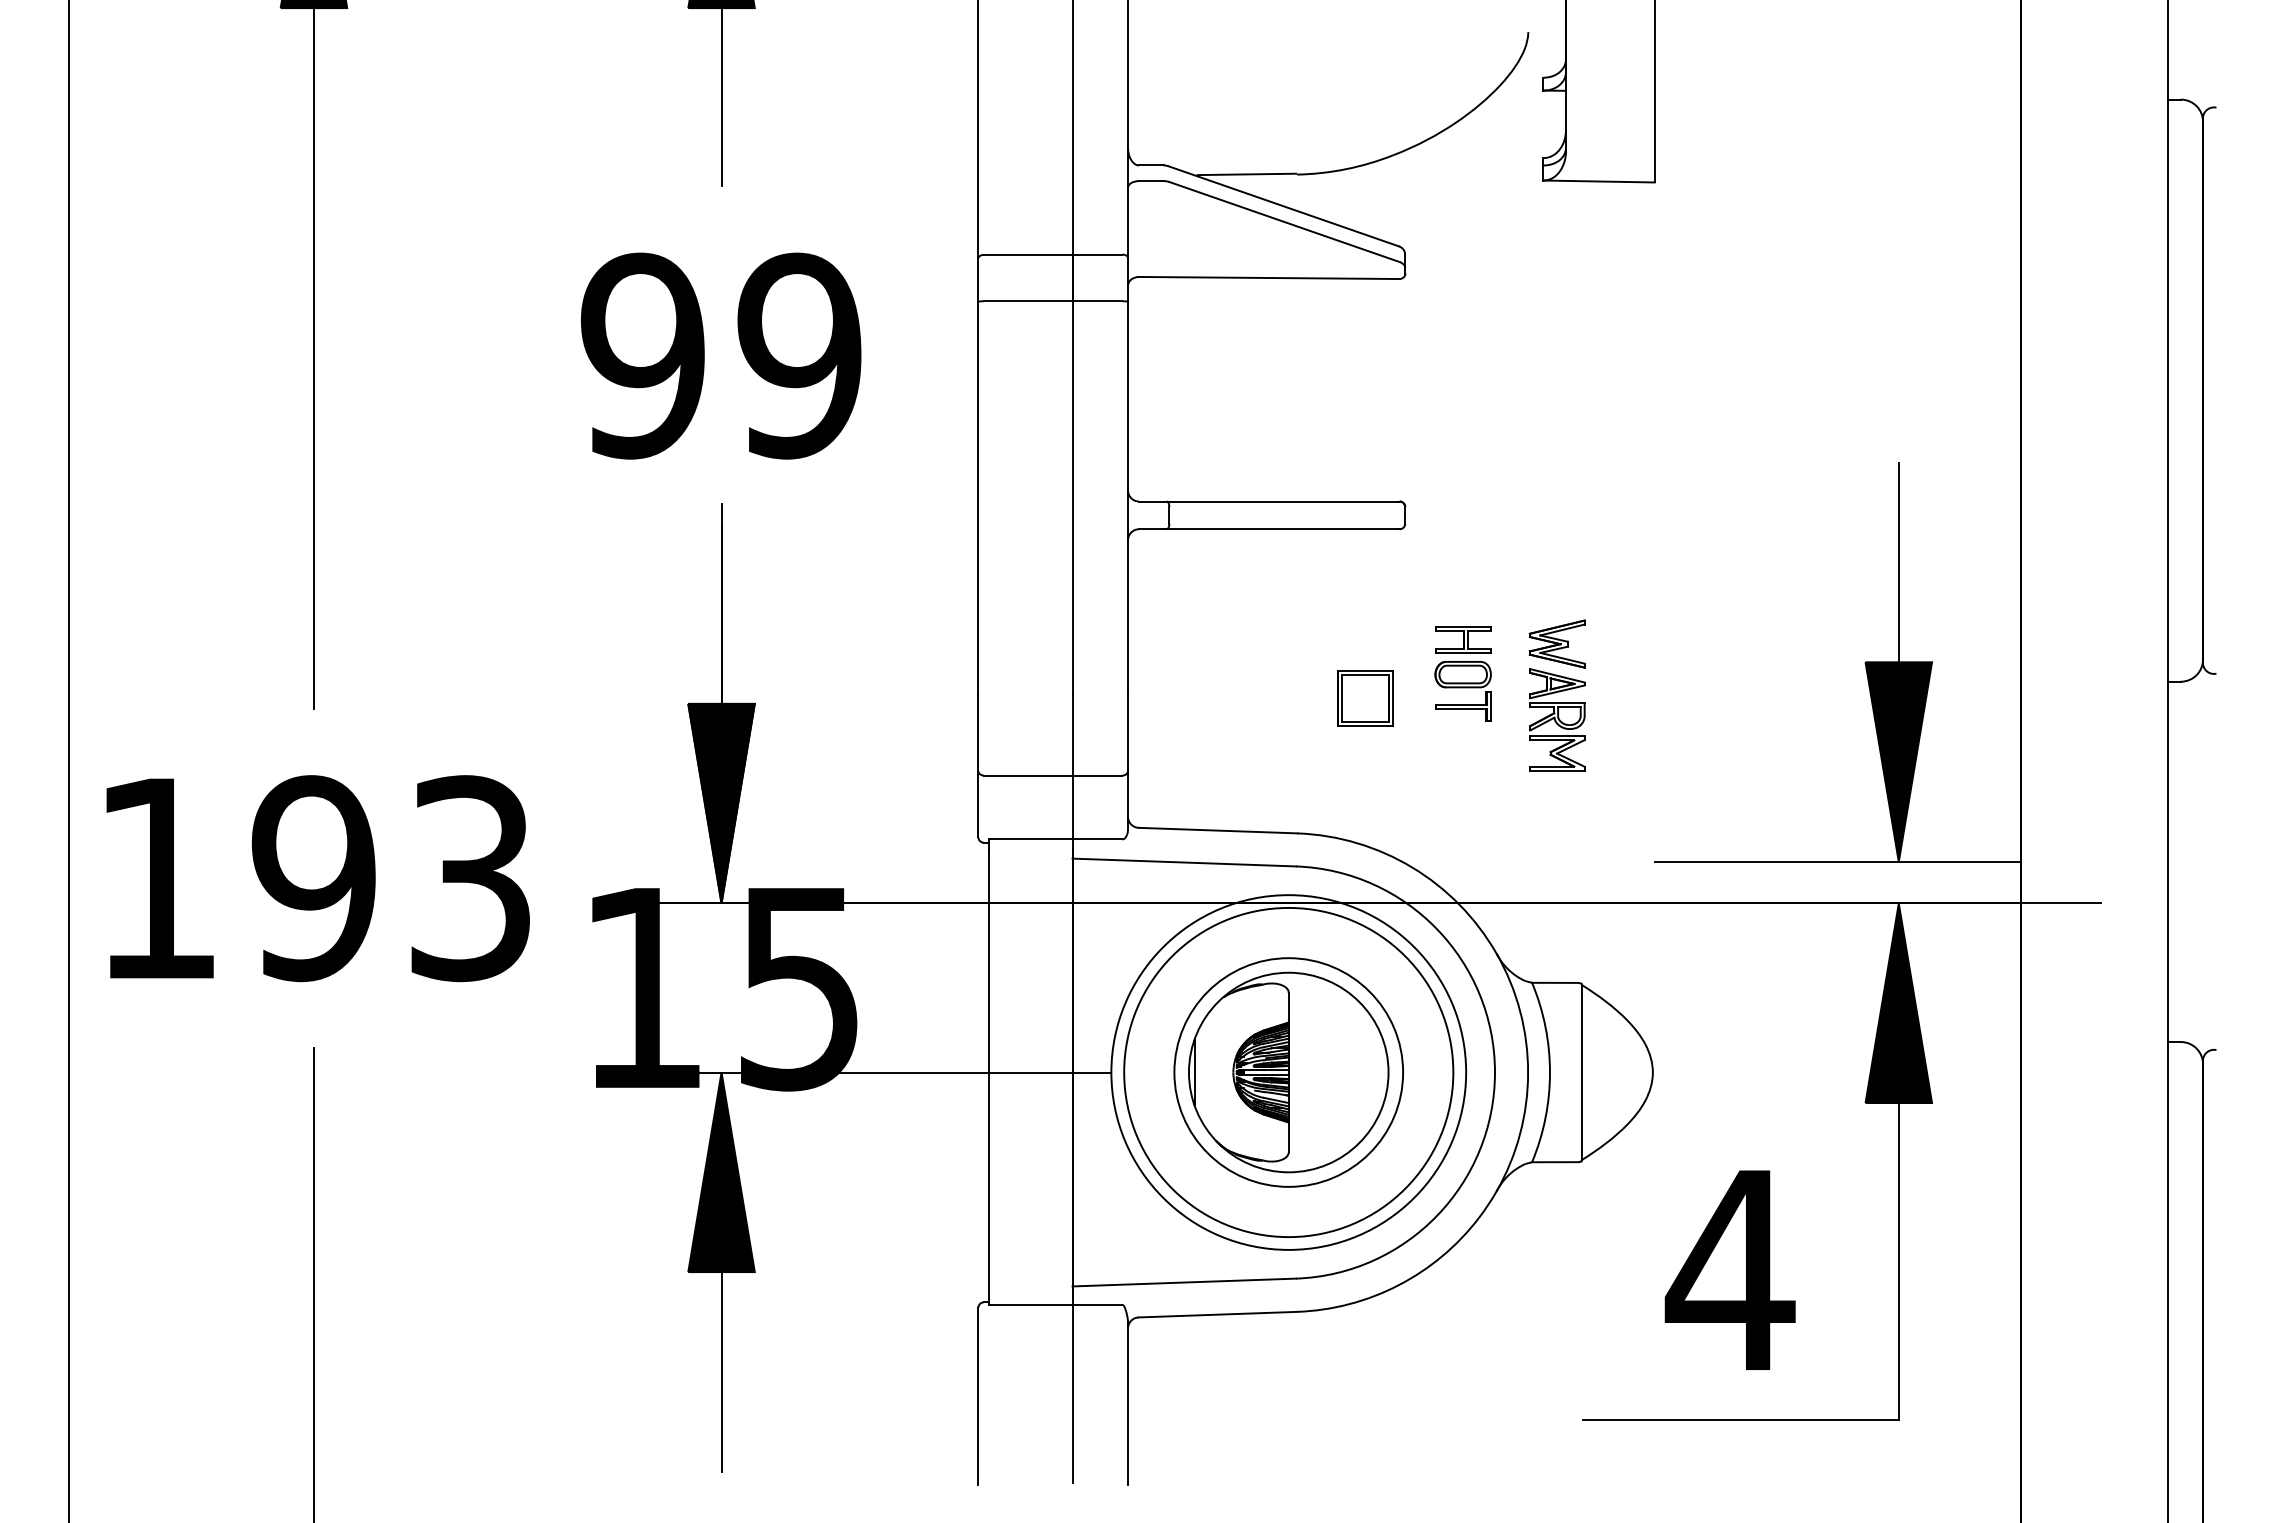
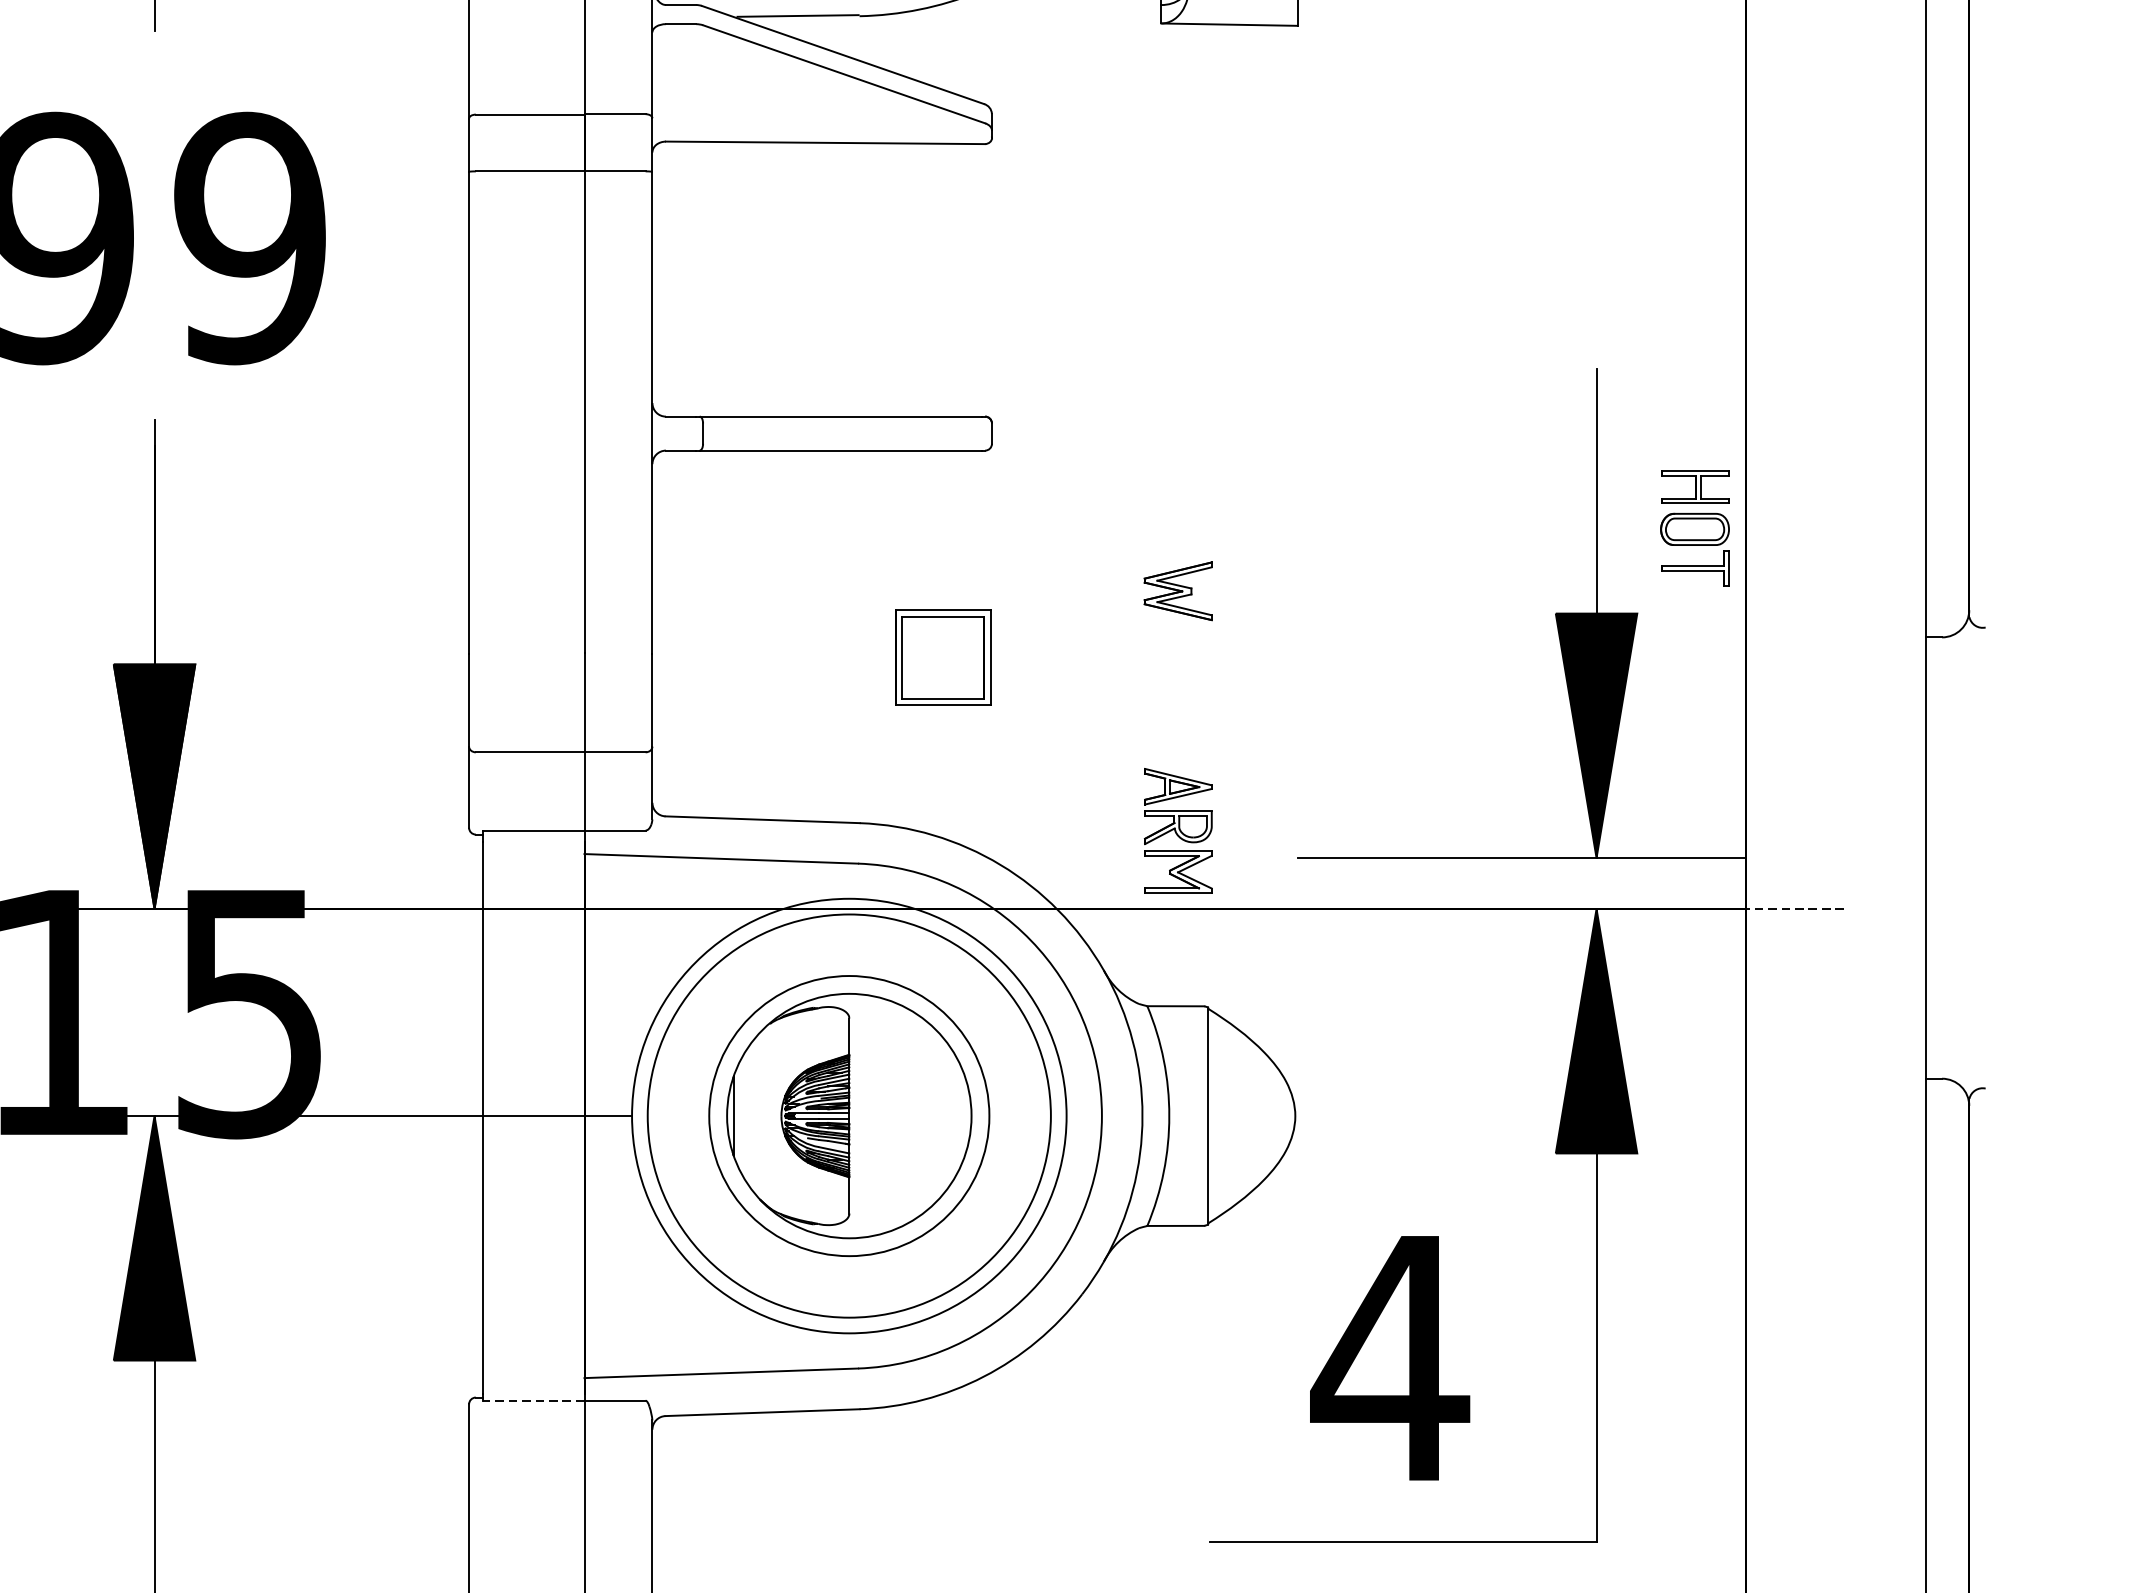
part: (1462, 673) -> (1694, 528), moved
part: (1365, 698) -> (943, 657), size x1.4
part: (1557, 719) -> (1178, 830), moved
line: (2060, 903) -> (1794, 909), solid -> dashed
line: (1030, 1304) -> (532, 1400), solid -> dashed

